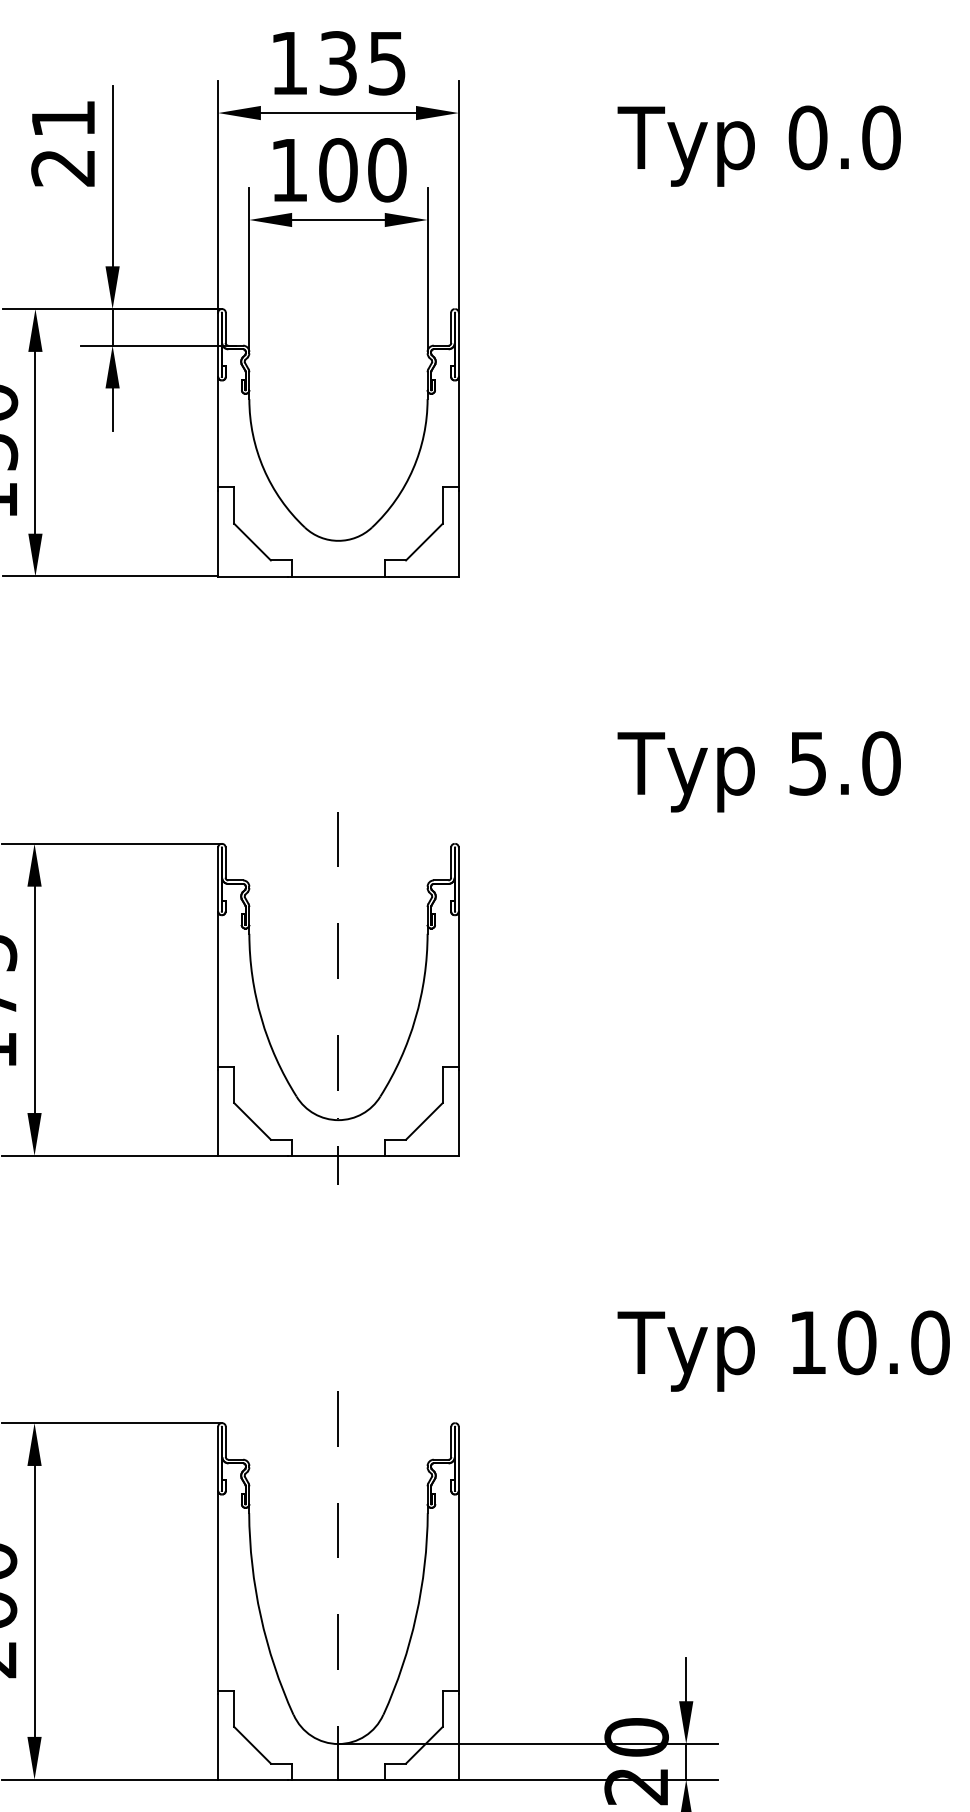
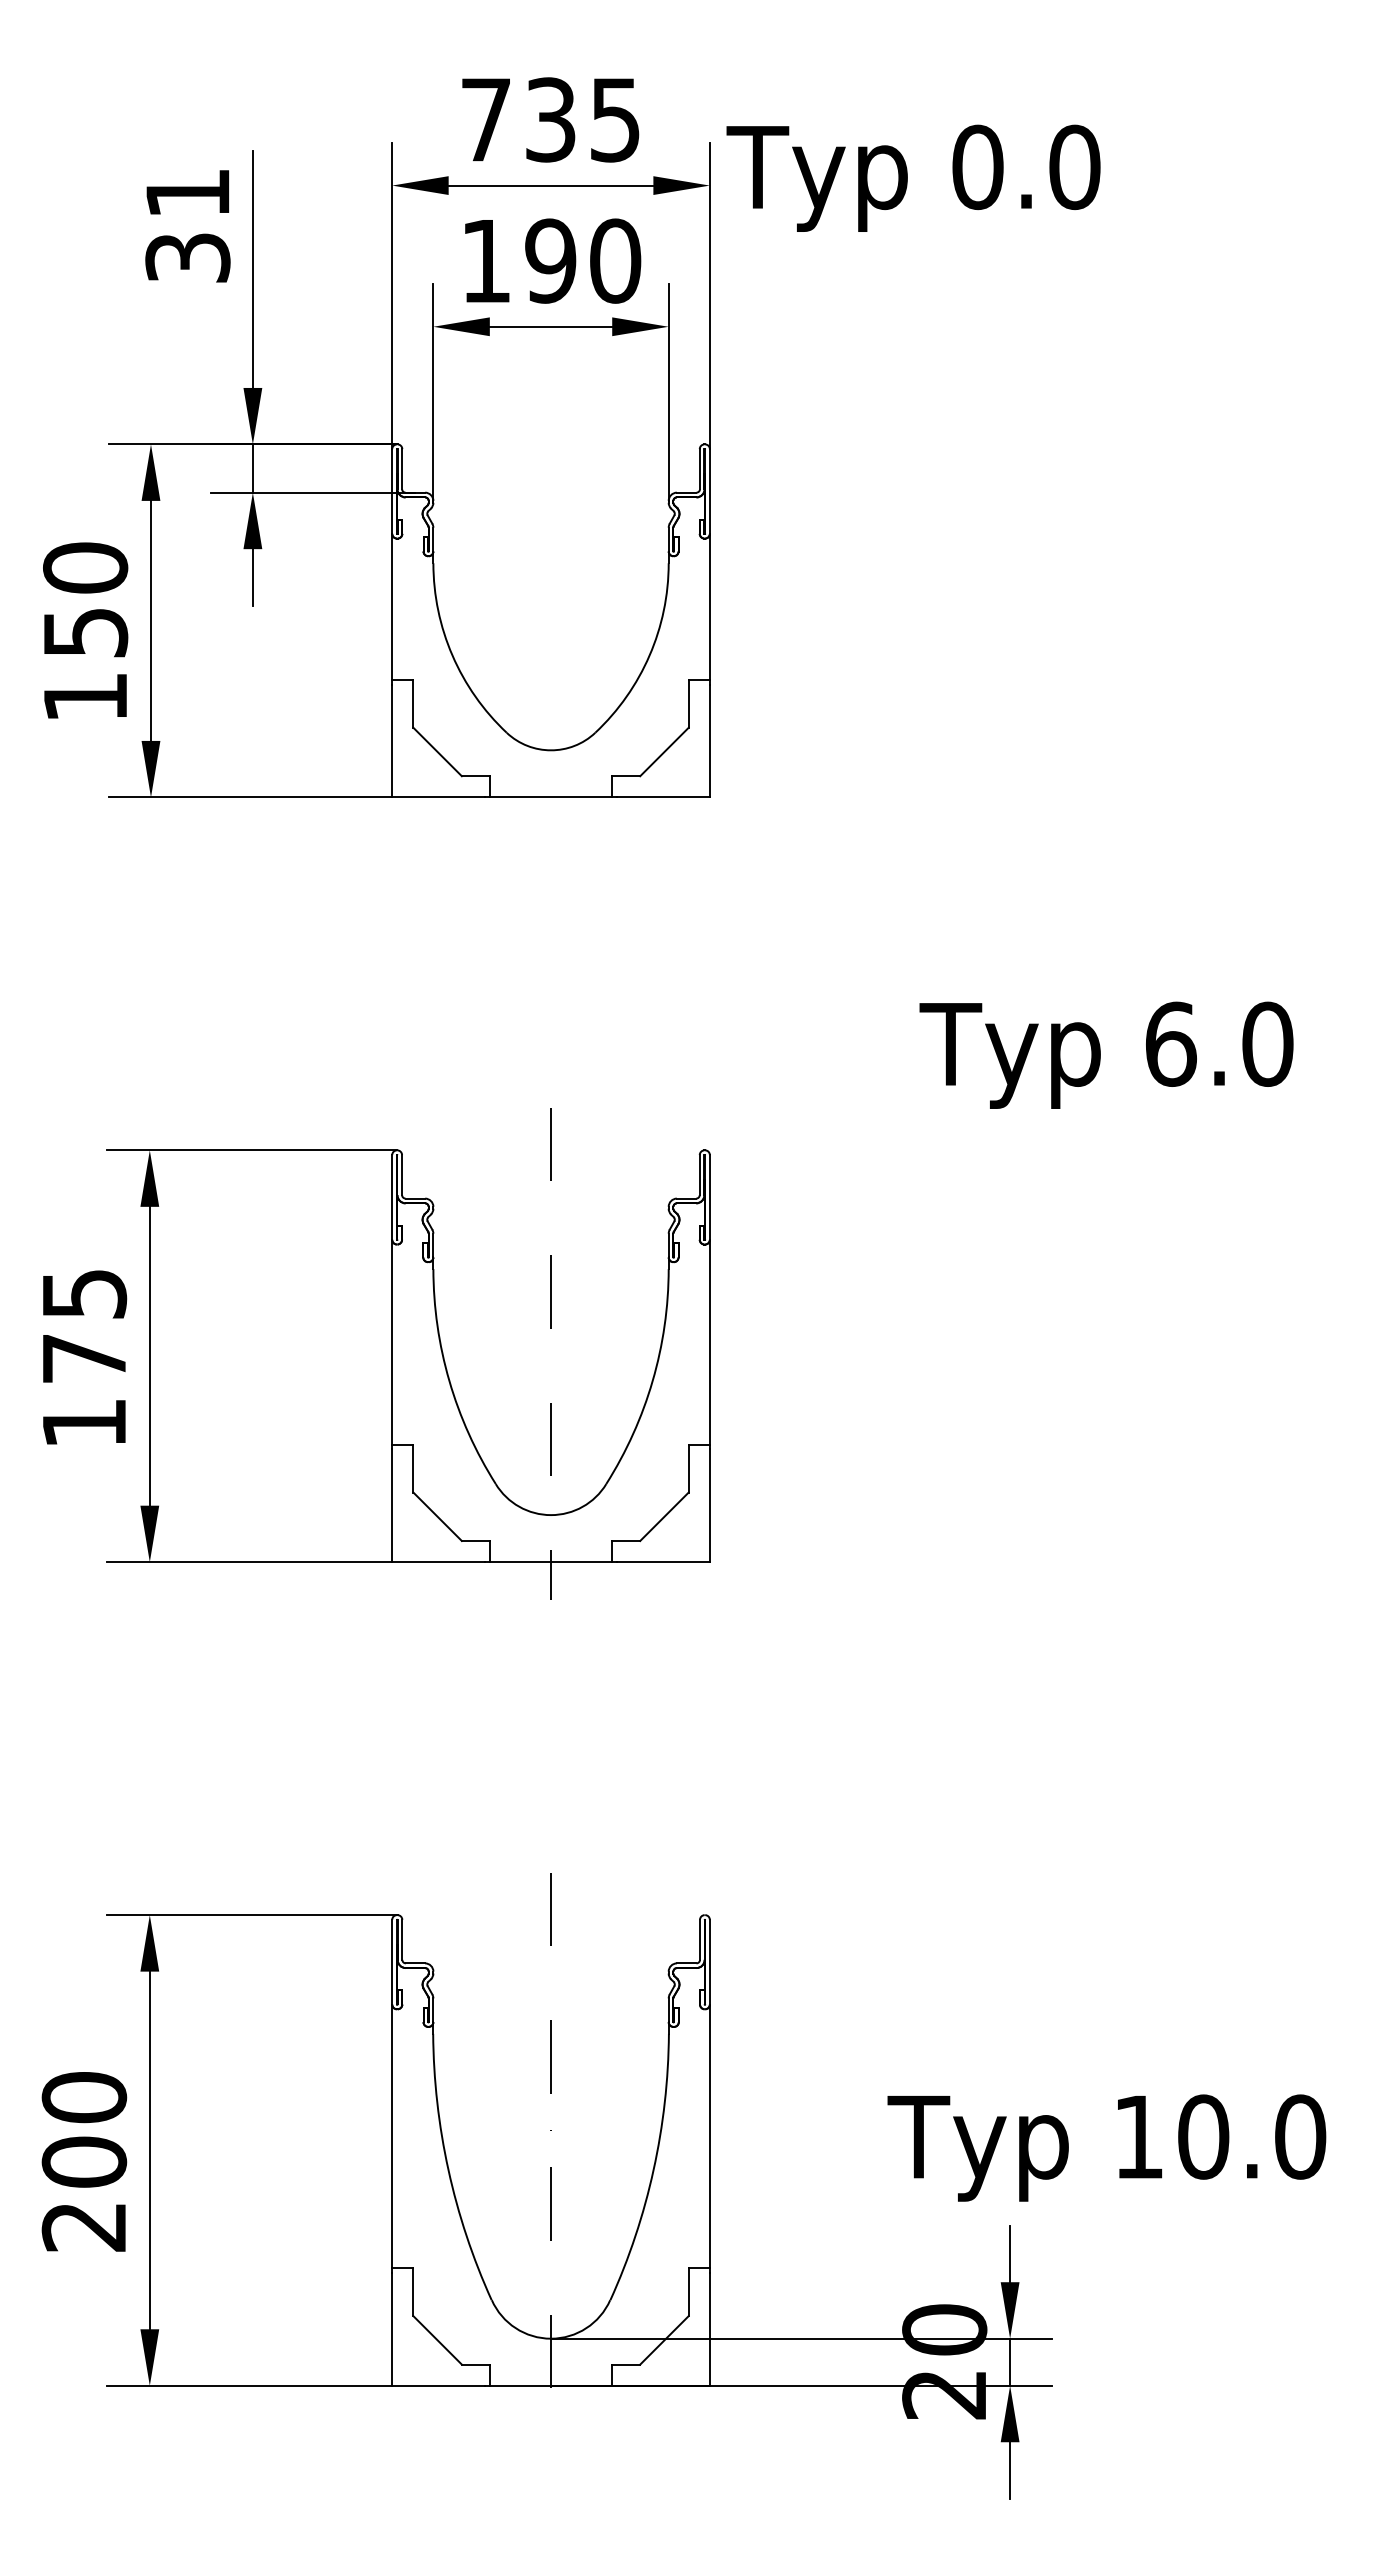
text: (288, 62) -> (485, 119), 135 -> 735
text: (759, 145) -> (913, 177), moved
text: (63, 167) -> (187, 257), 21 -> 31
text: (338, 169) -> (550, 260), 100 -> 190
text: (808, 762) -> (1171, 1043), 5.0 -> 6.0
text: (783, 1350) -> (1106, 2147), moved

